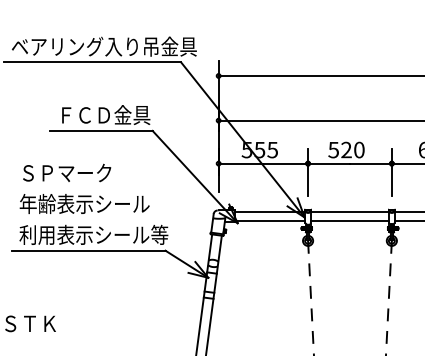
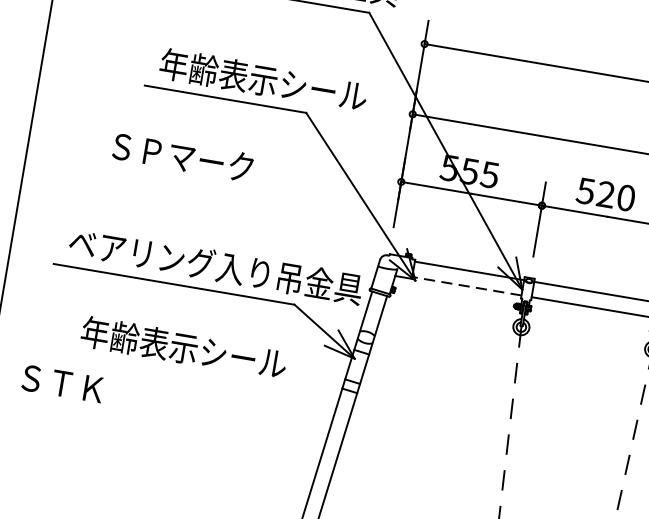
text: (122, 115) -> (262, 80), ＦＣＤ金具 -> 年齢表示シール
text: (67, 172) -> (183, 156), moved
text: (84, 203) -> (183, 347), moved
line: (270, 221) -> (467, 286), solid -> dashed
text: (112, 234) -> (215, 265), 利用表示シール等 -> ベアリング入り吊金具

